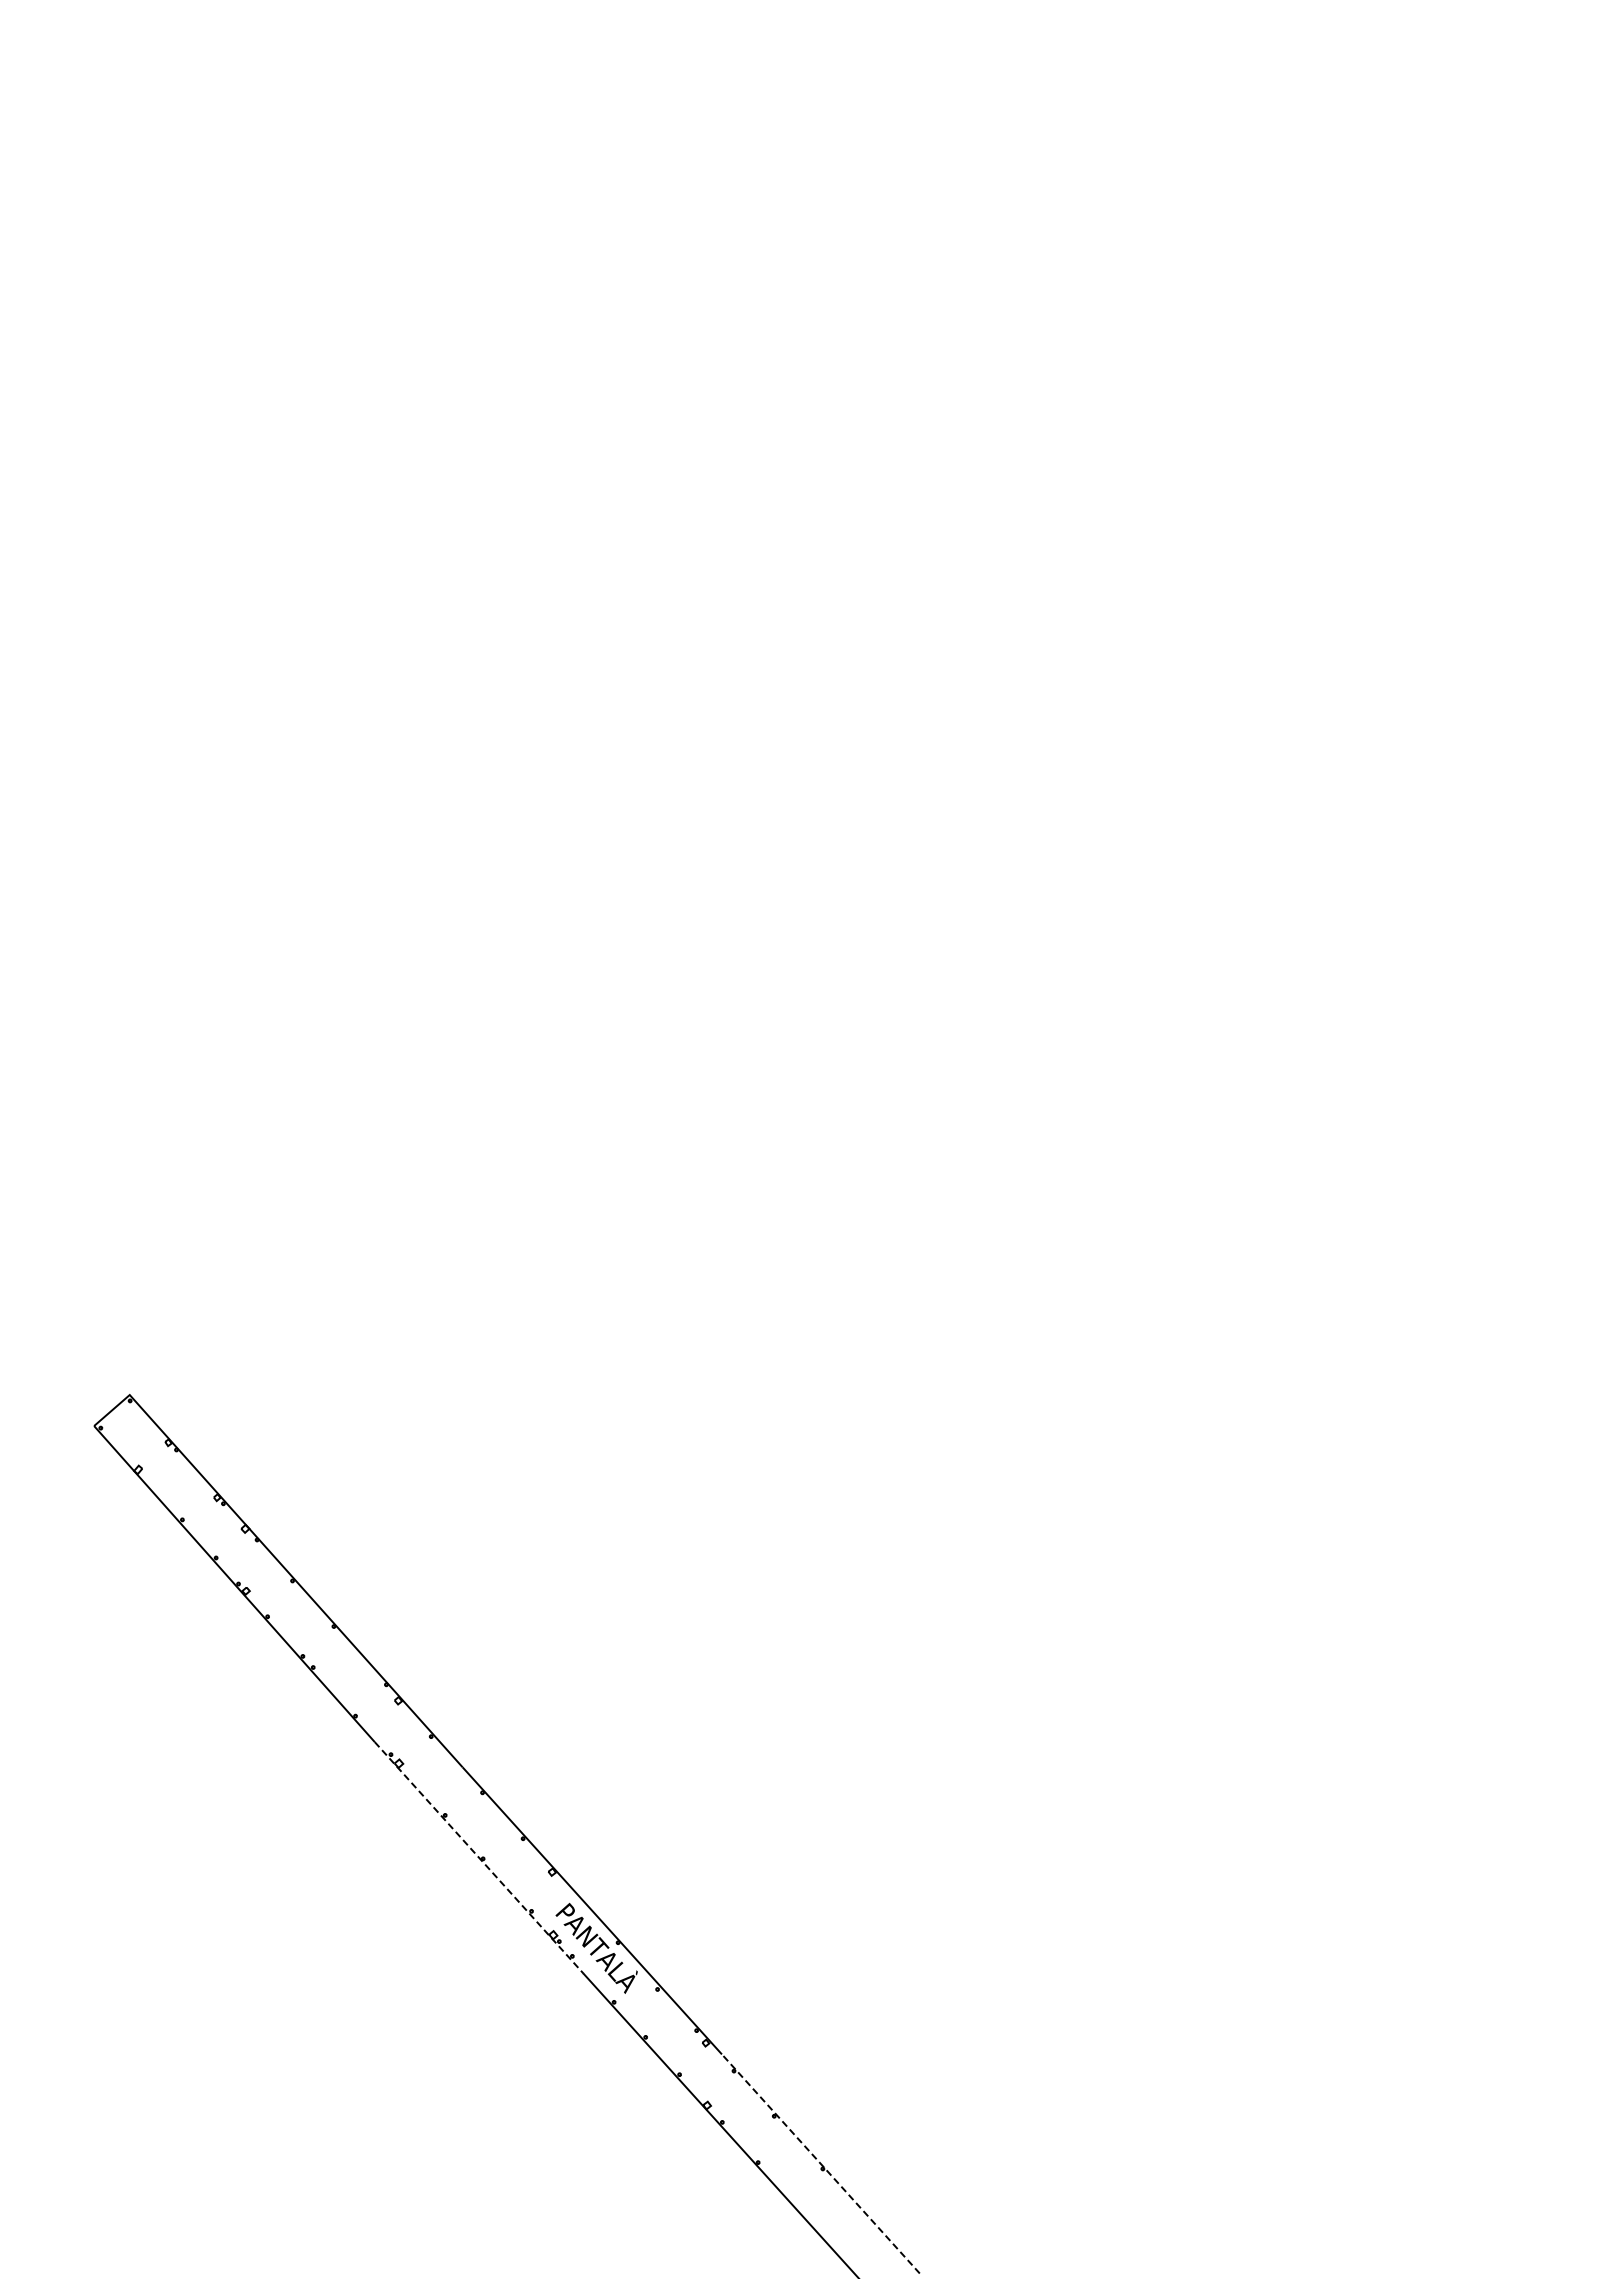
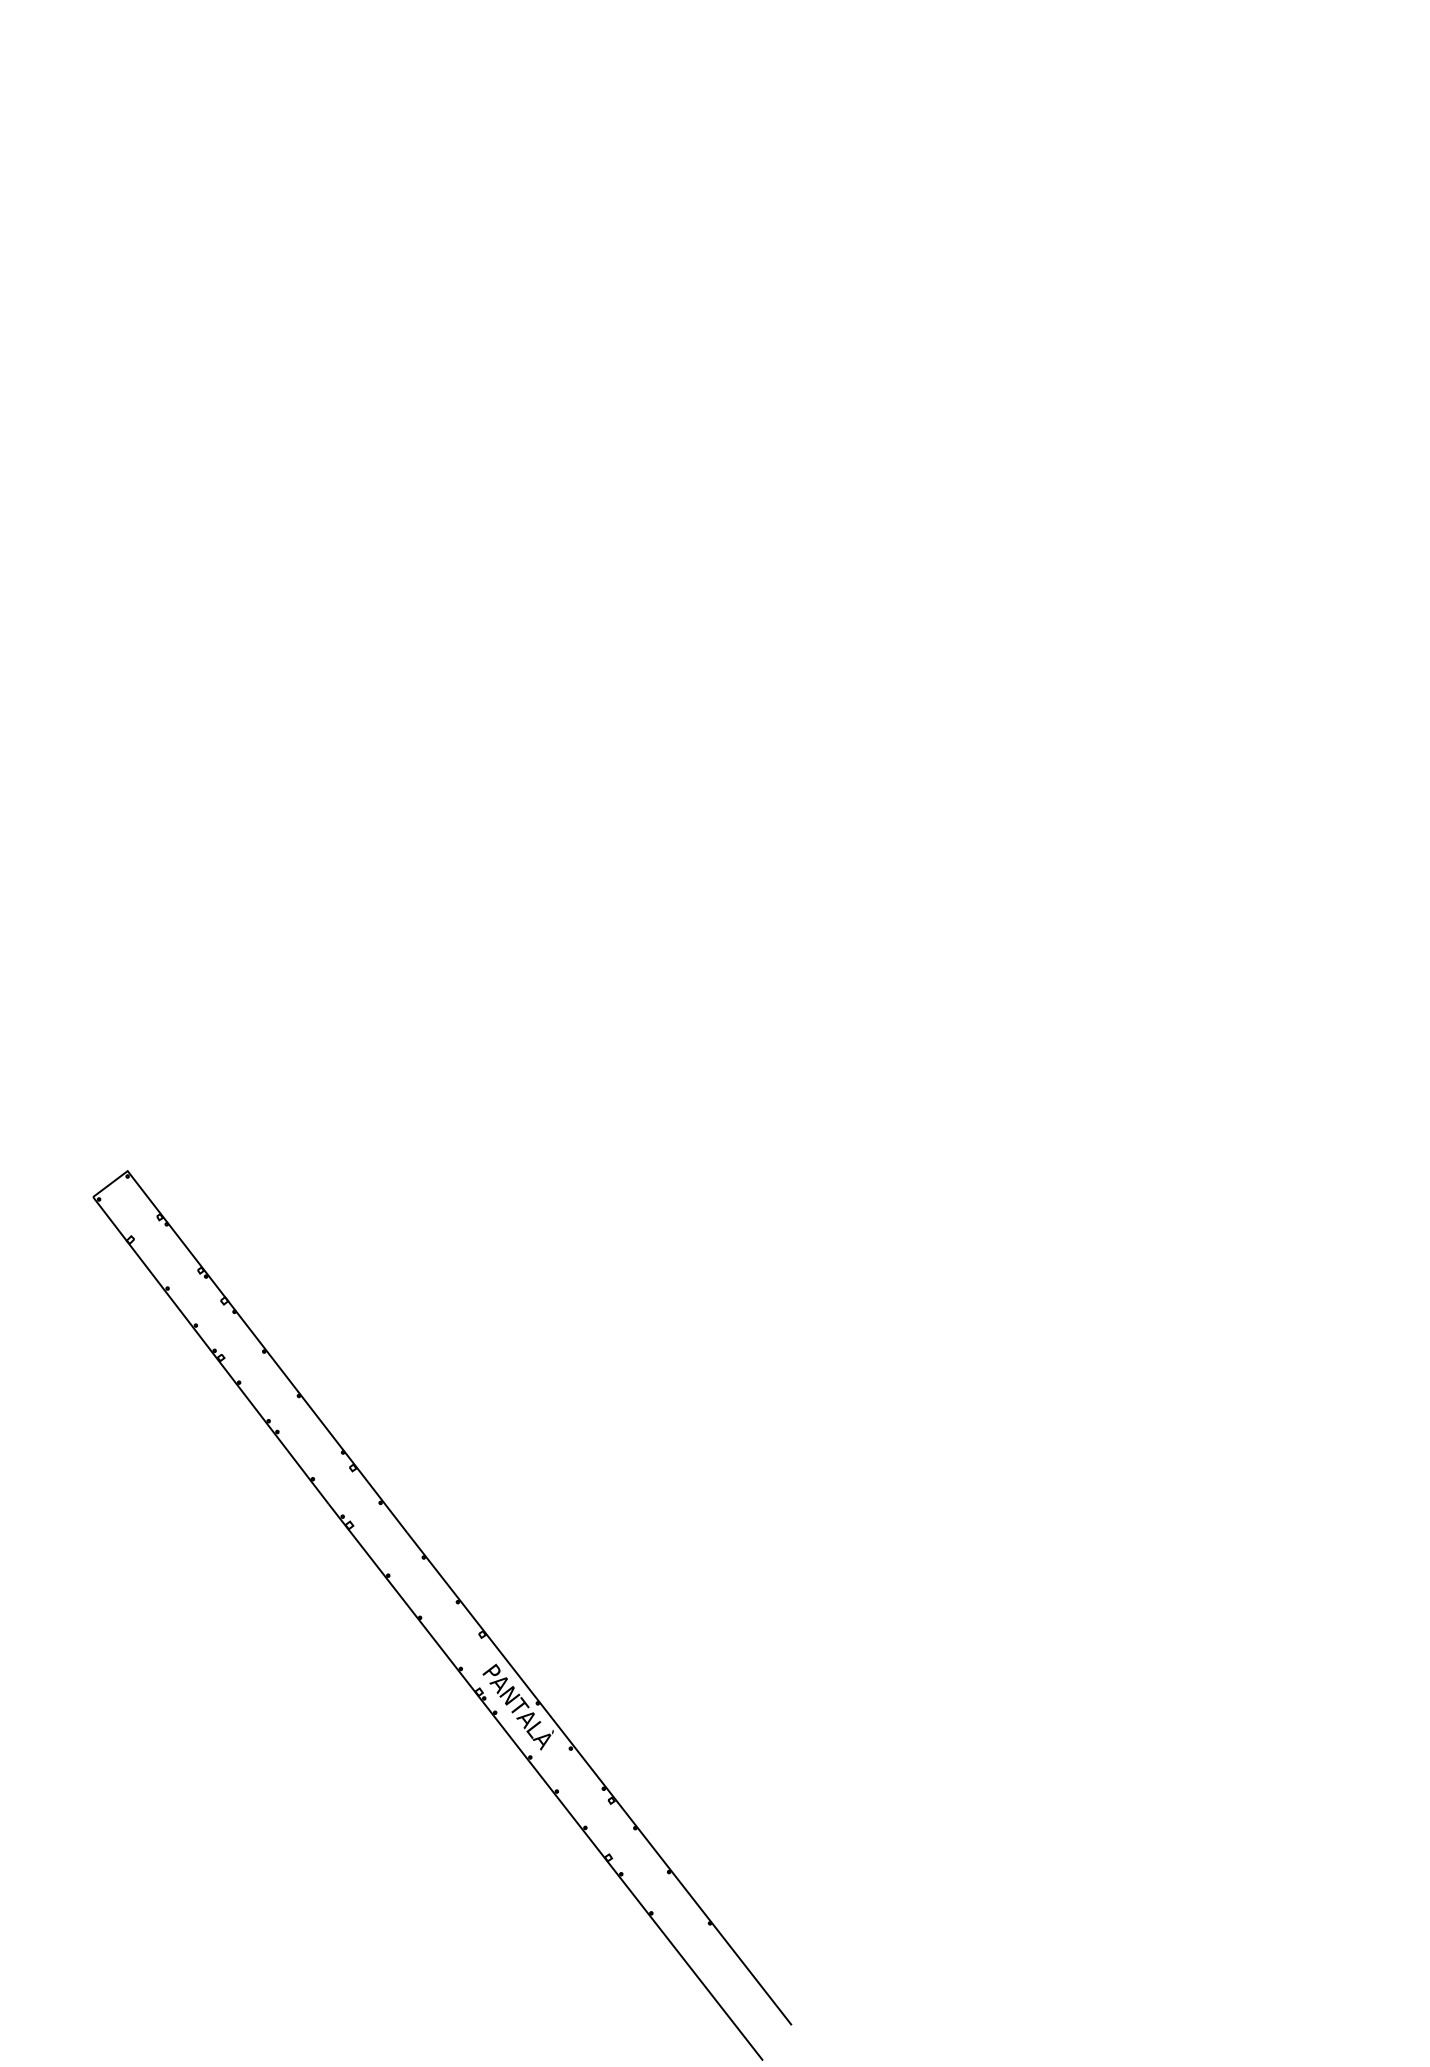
line: (479, 1858) -> (416, 1617), dashed -> solid
line: (820, 2163) -> (708, 1918), dashed -> solid

